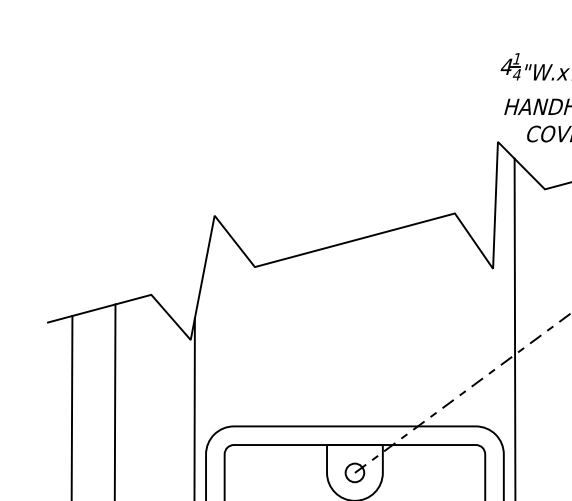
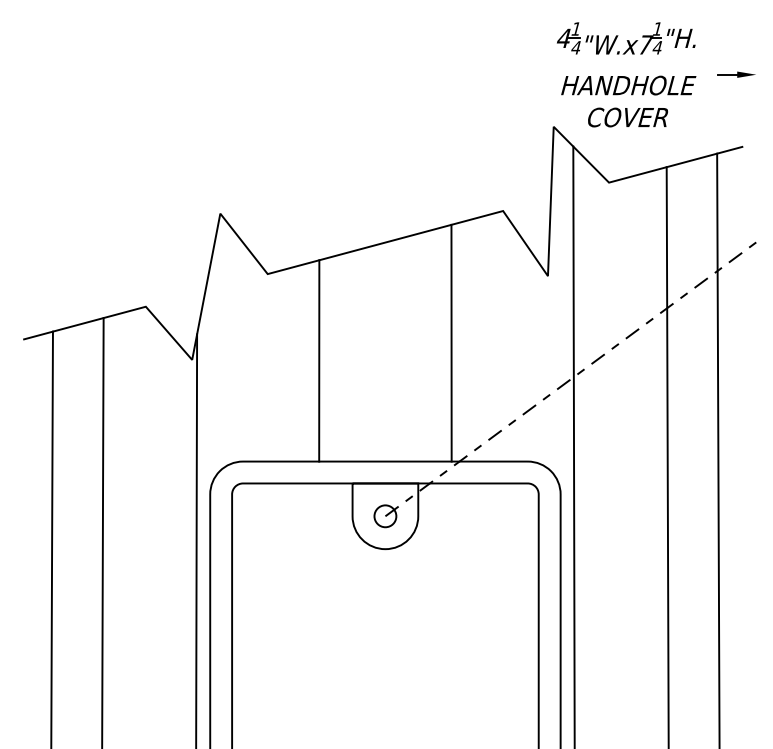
line: (411, 325) -> (451, 342), added
line: (298, 340) -> (319, 360), added

